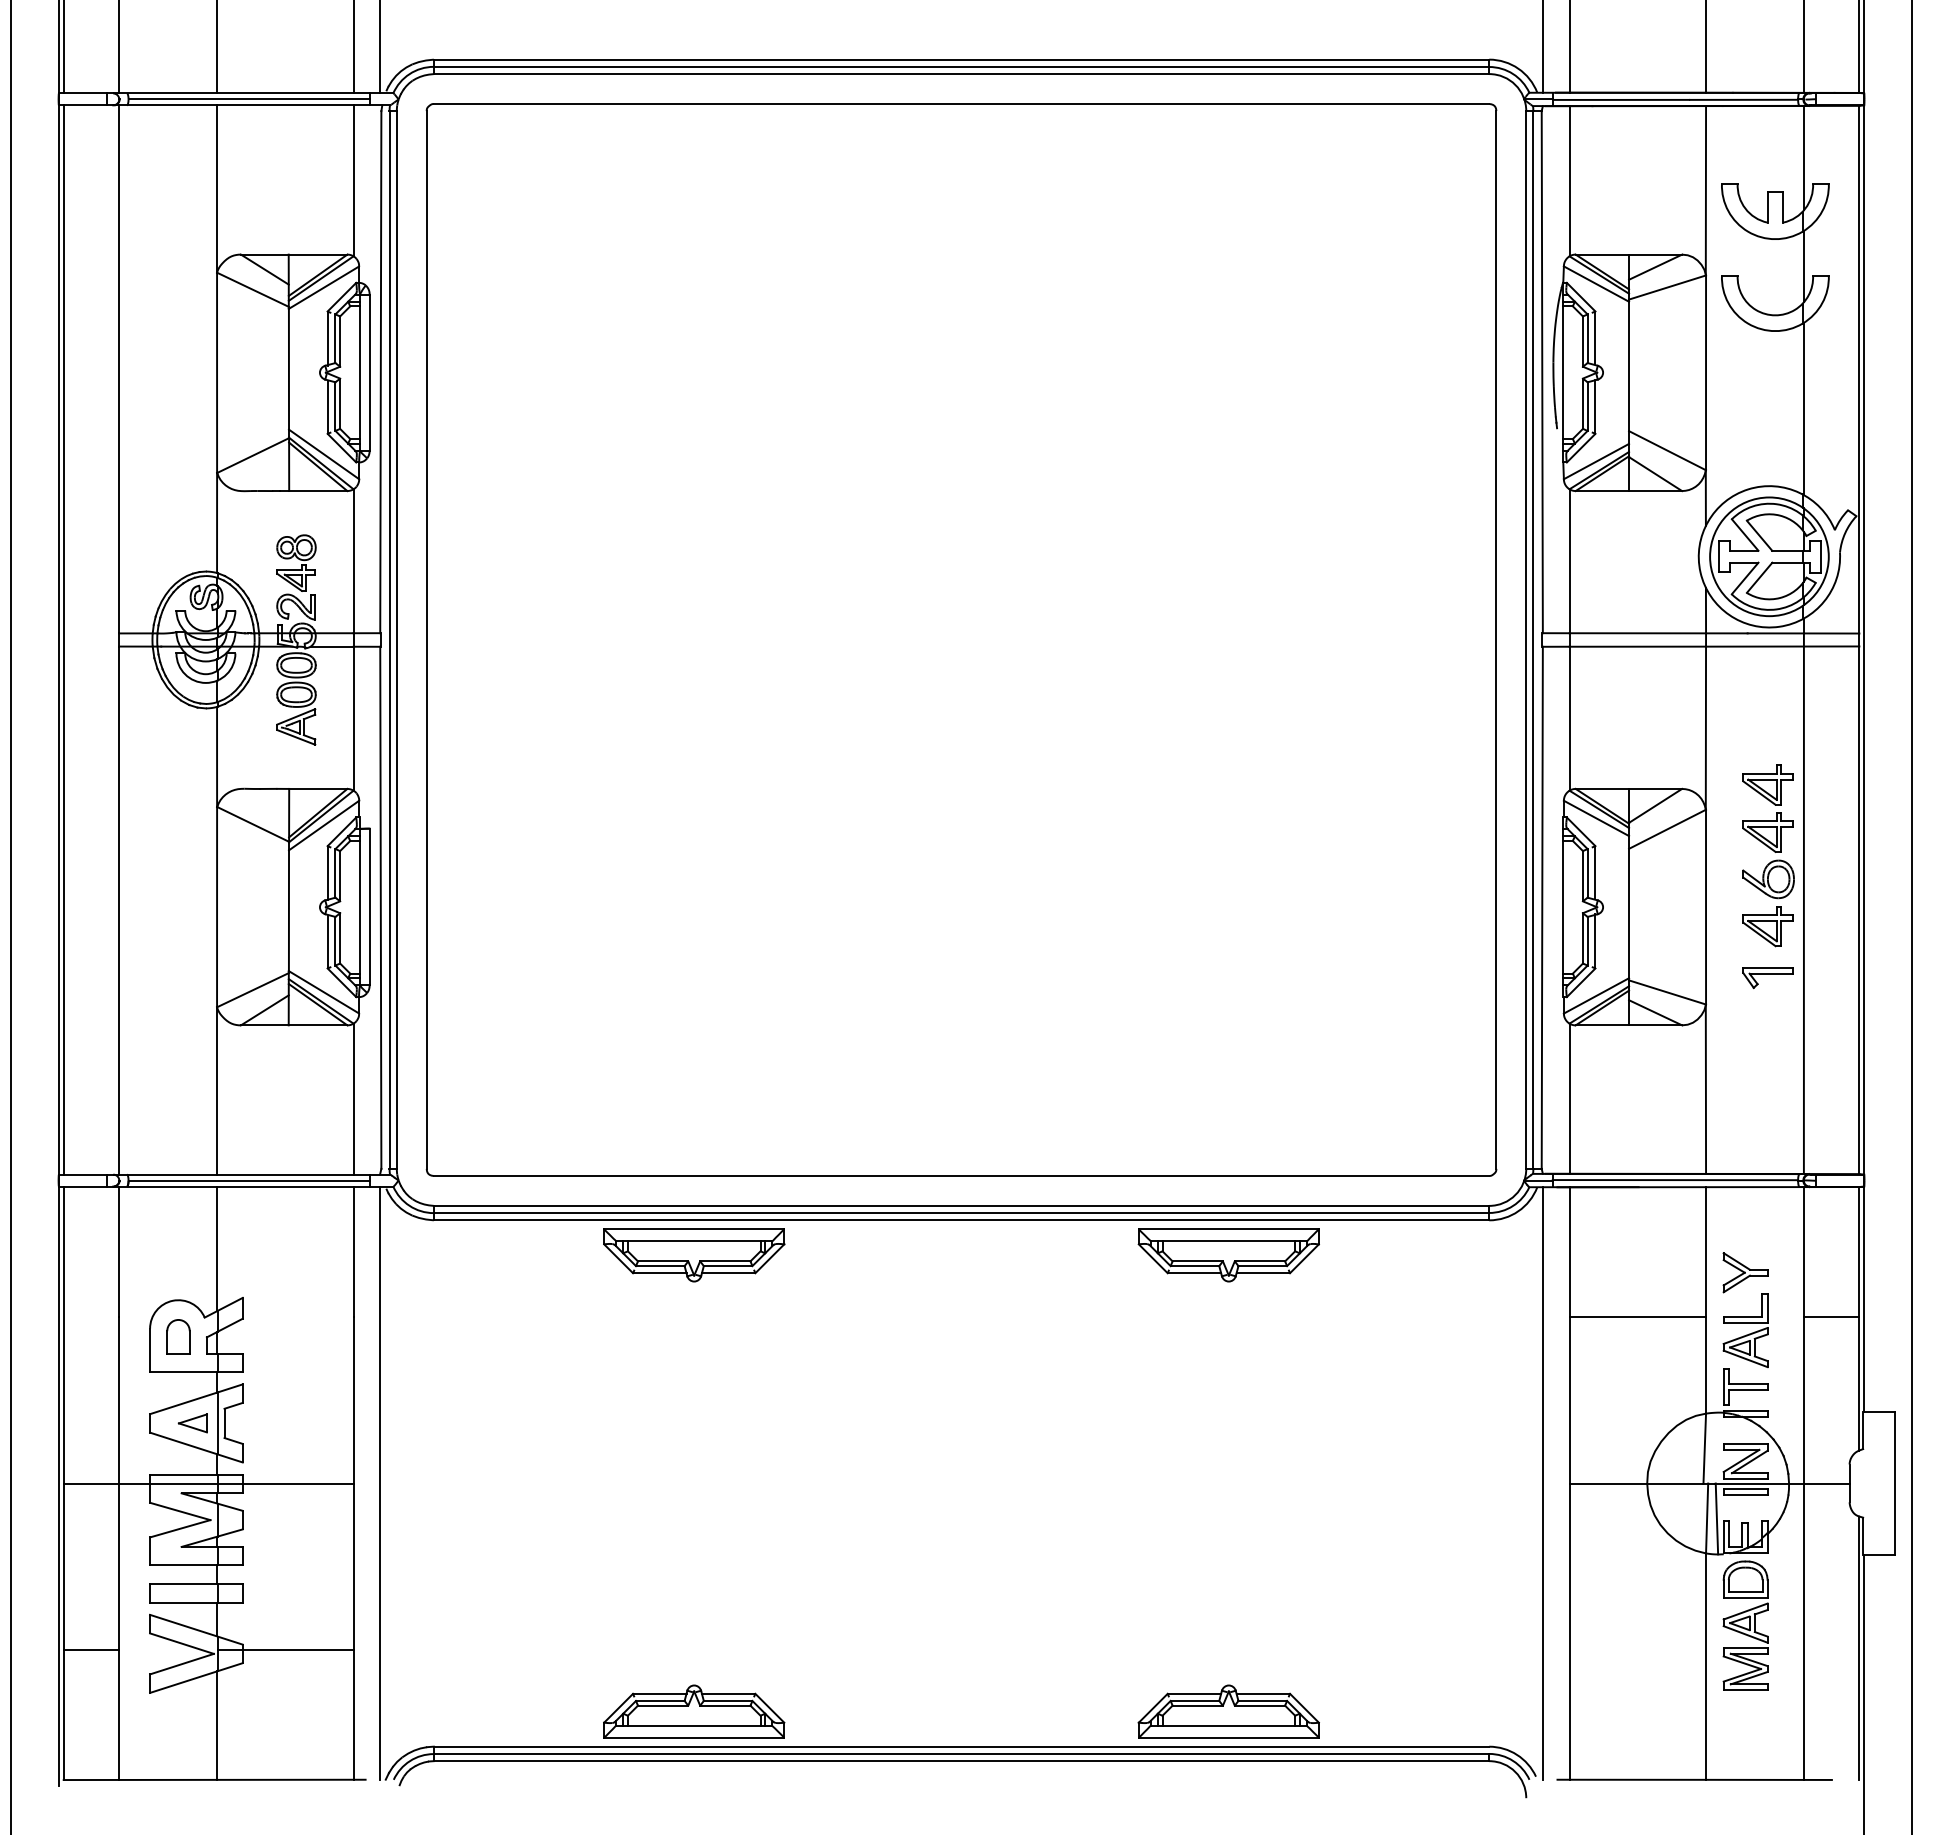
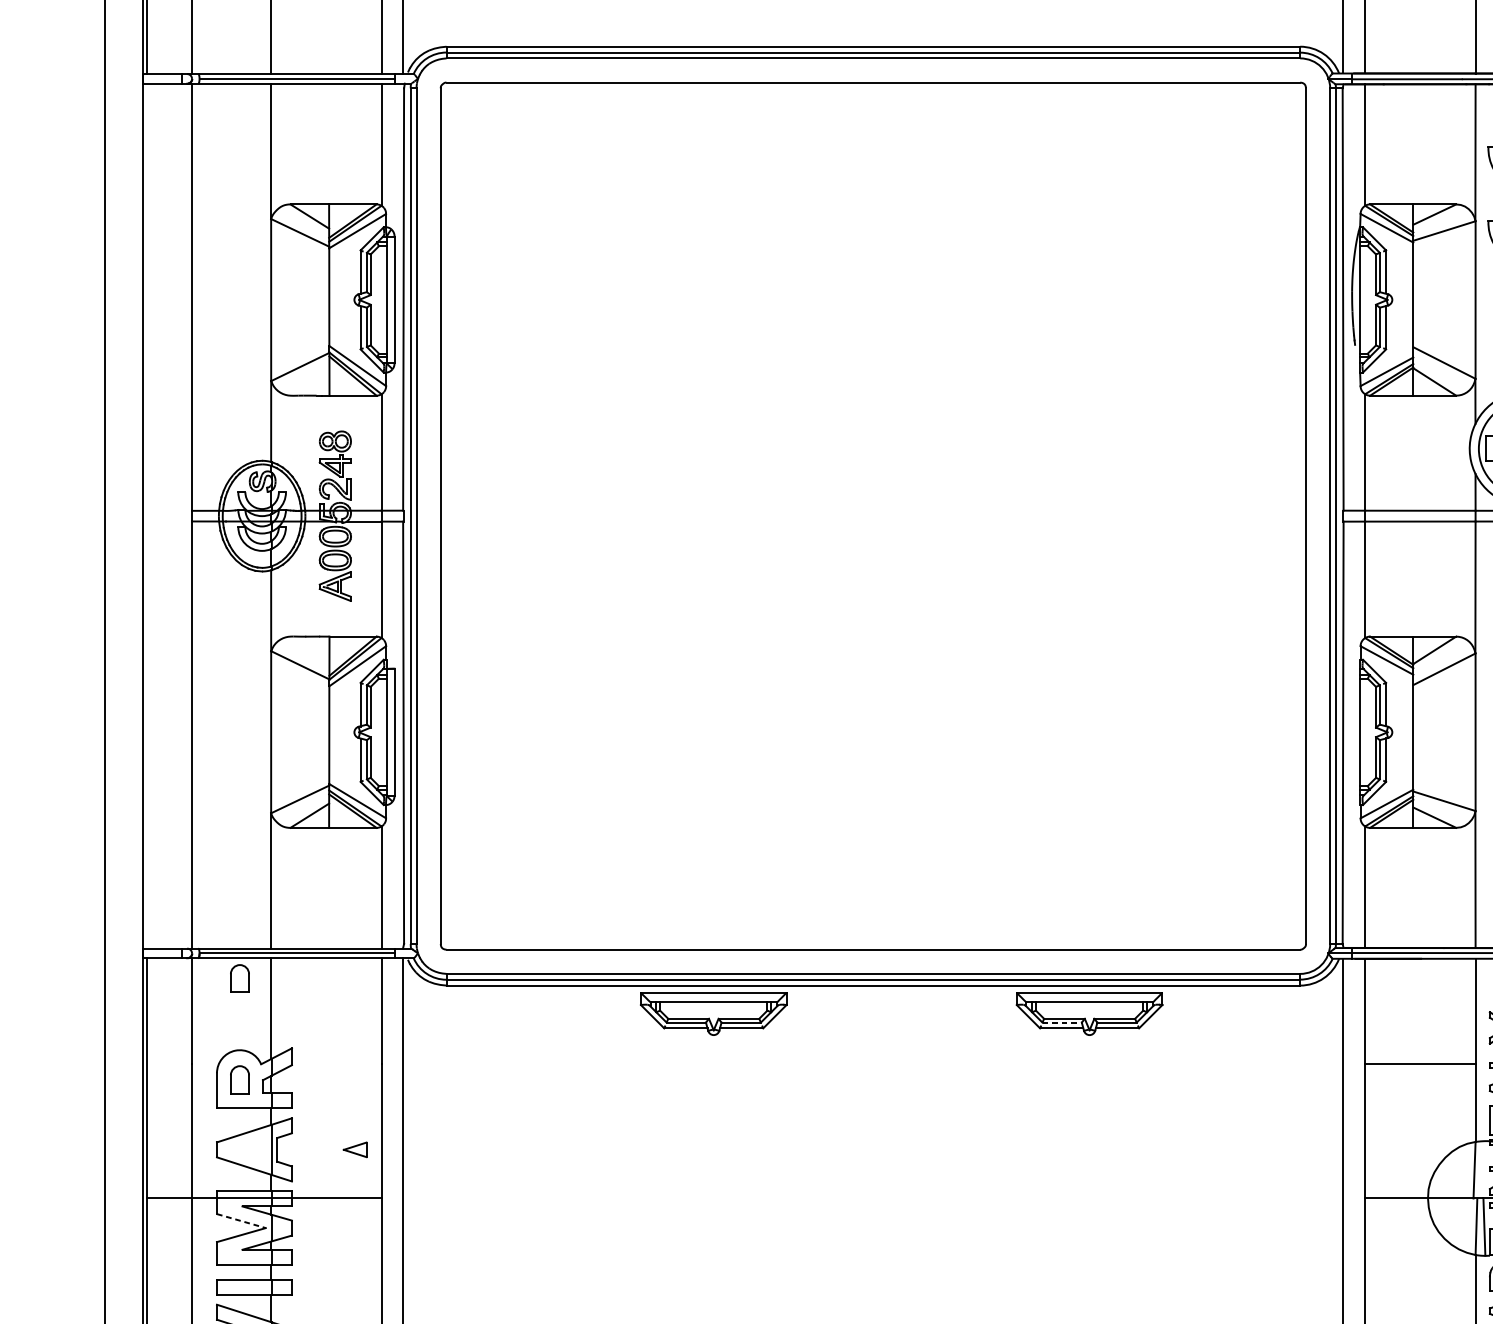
line: (63, 639) -> (146, 515), removed
part: (178, 1211) -> (239, 978), added
part: (694, 1255) -> (713, 1014), moved
line: (1195, 1266) -> (1062, 1022), solid -> dashed
part: (192, 1423) -> (354, 1149), moved
line: (180, 1511) -> (241, 1221), solid -> dashed

